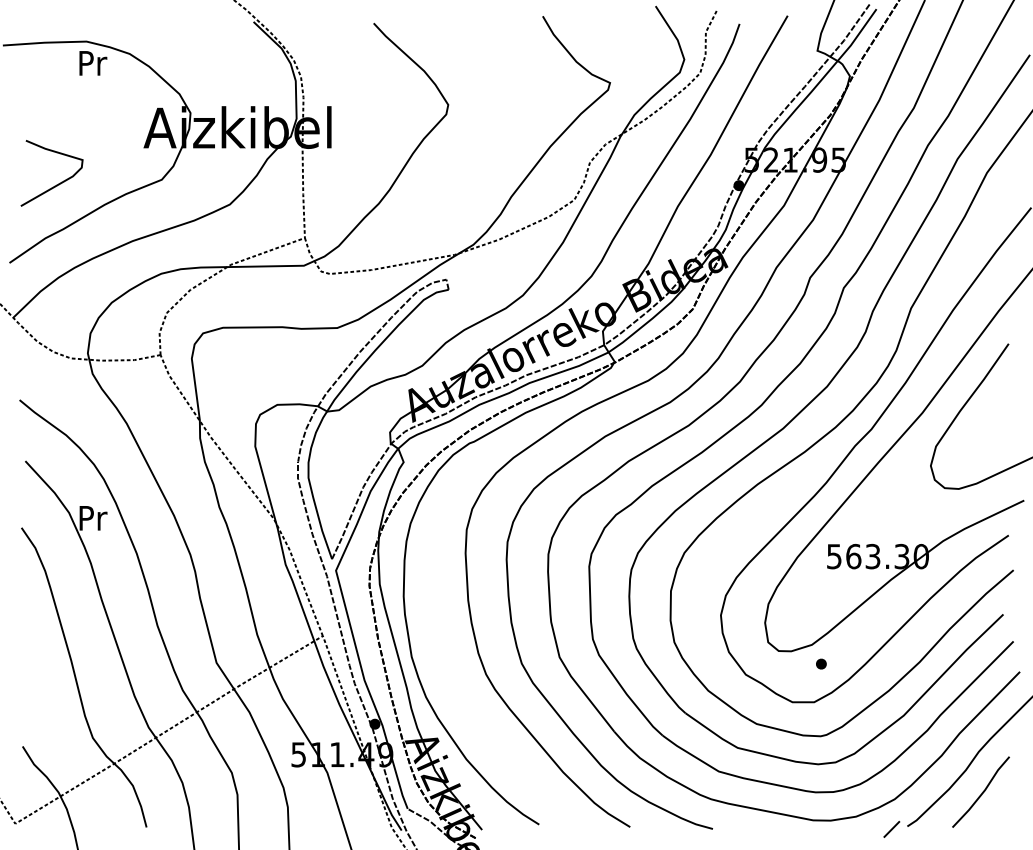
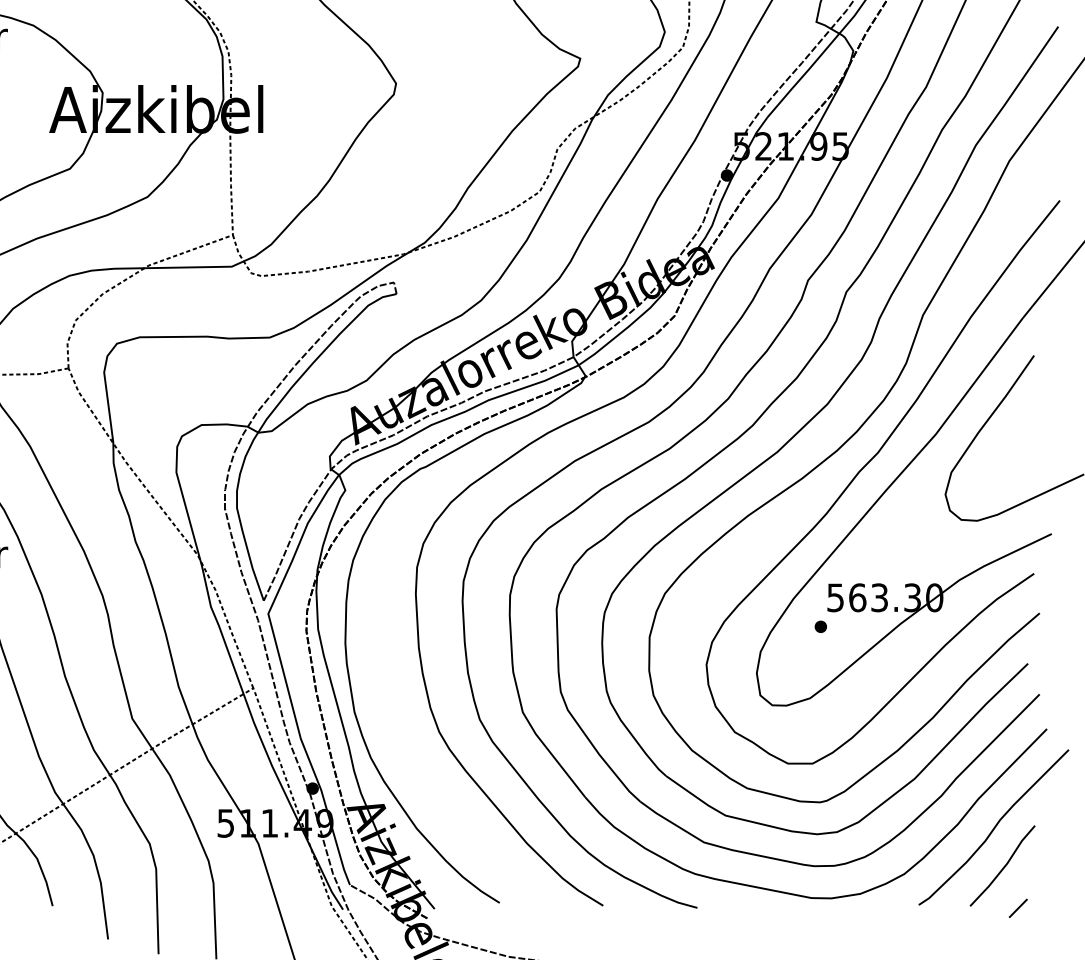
part: (821, 663) -> (820, 626), moved
line: (891, 828) -> (1017, 907), moved

